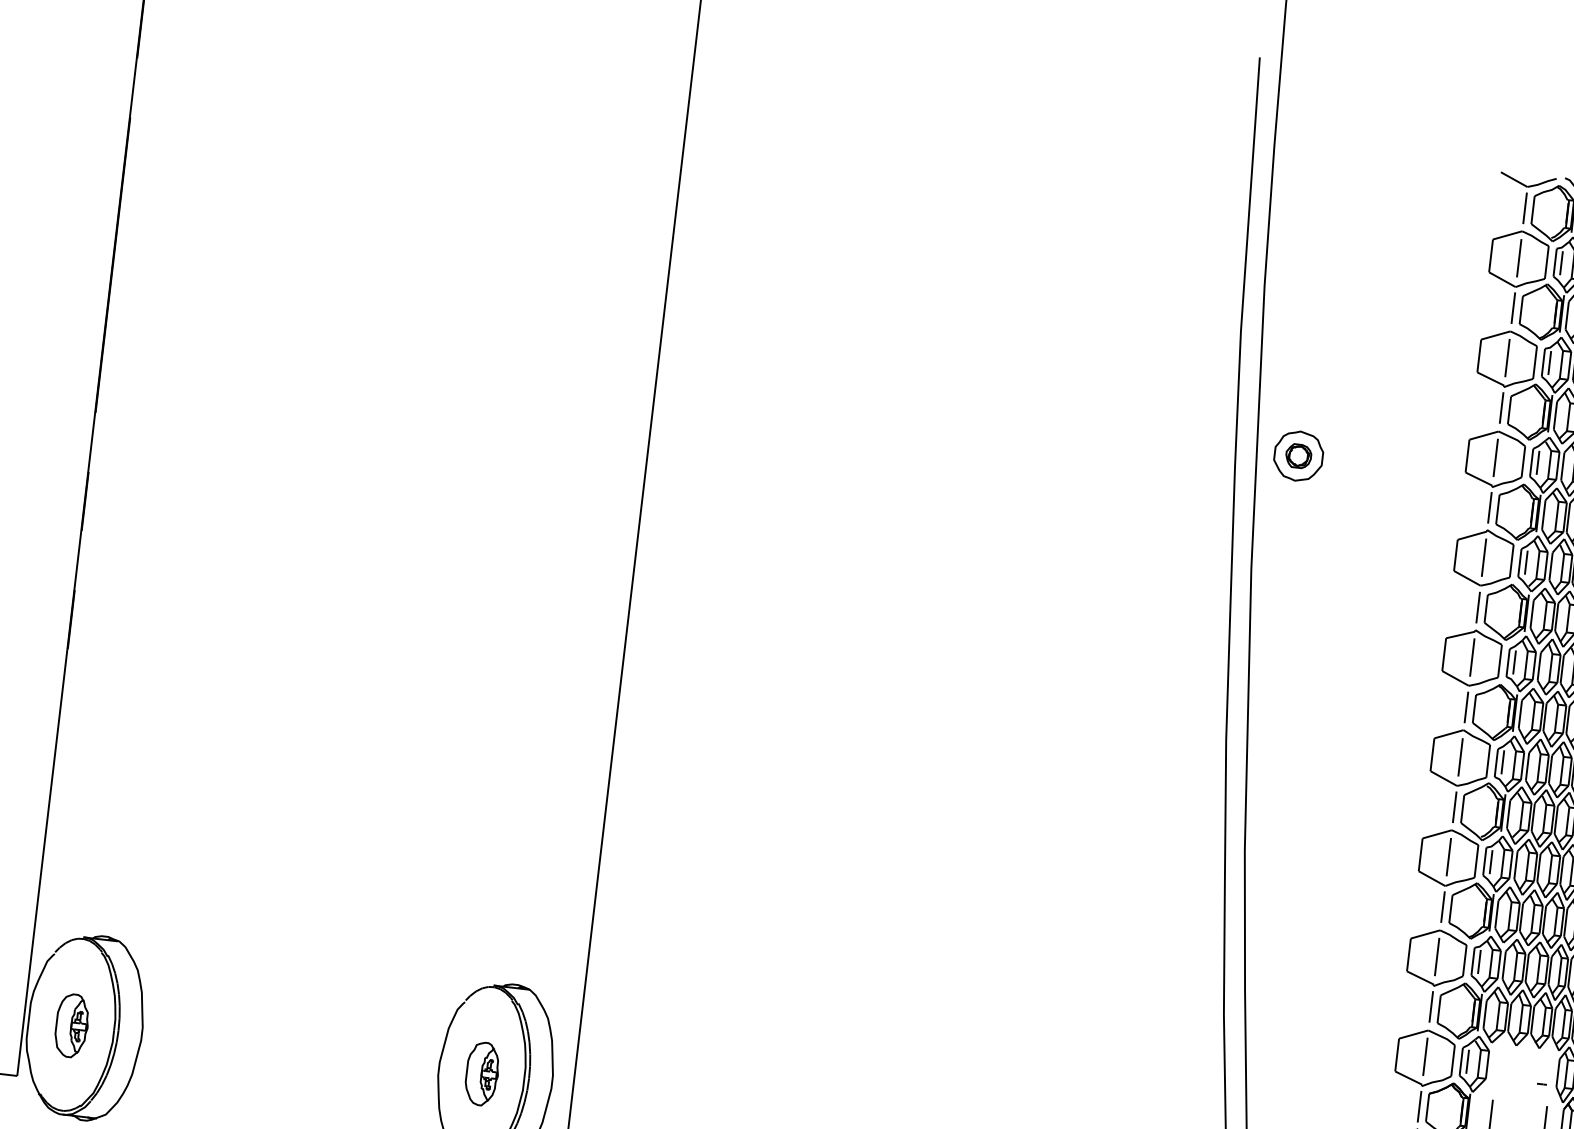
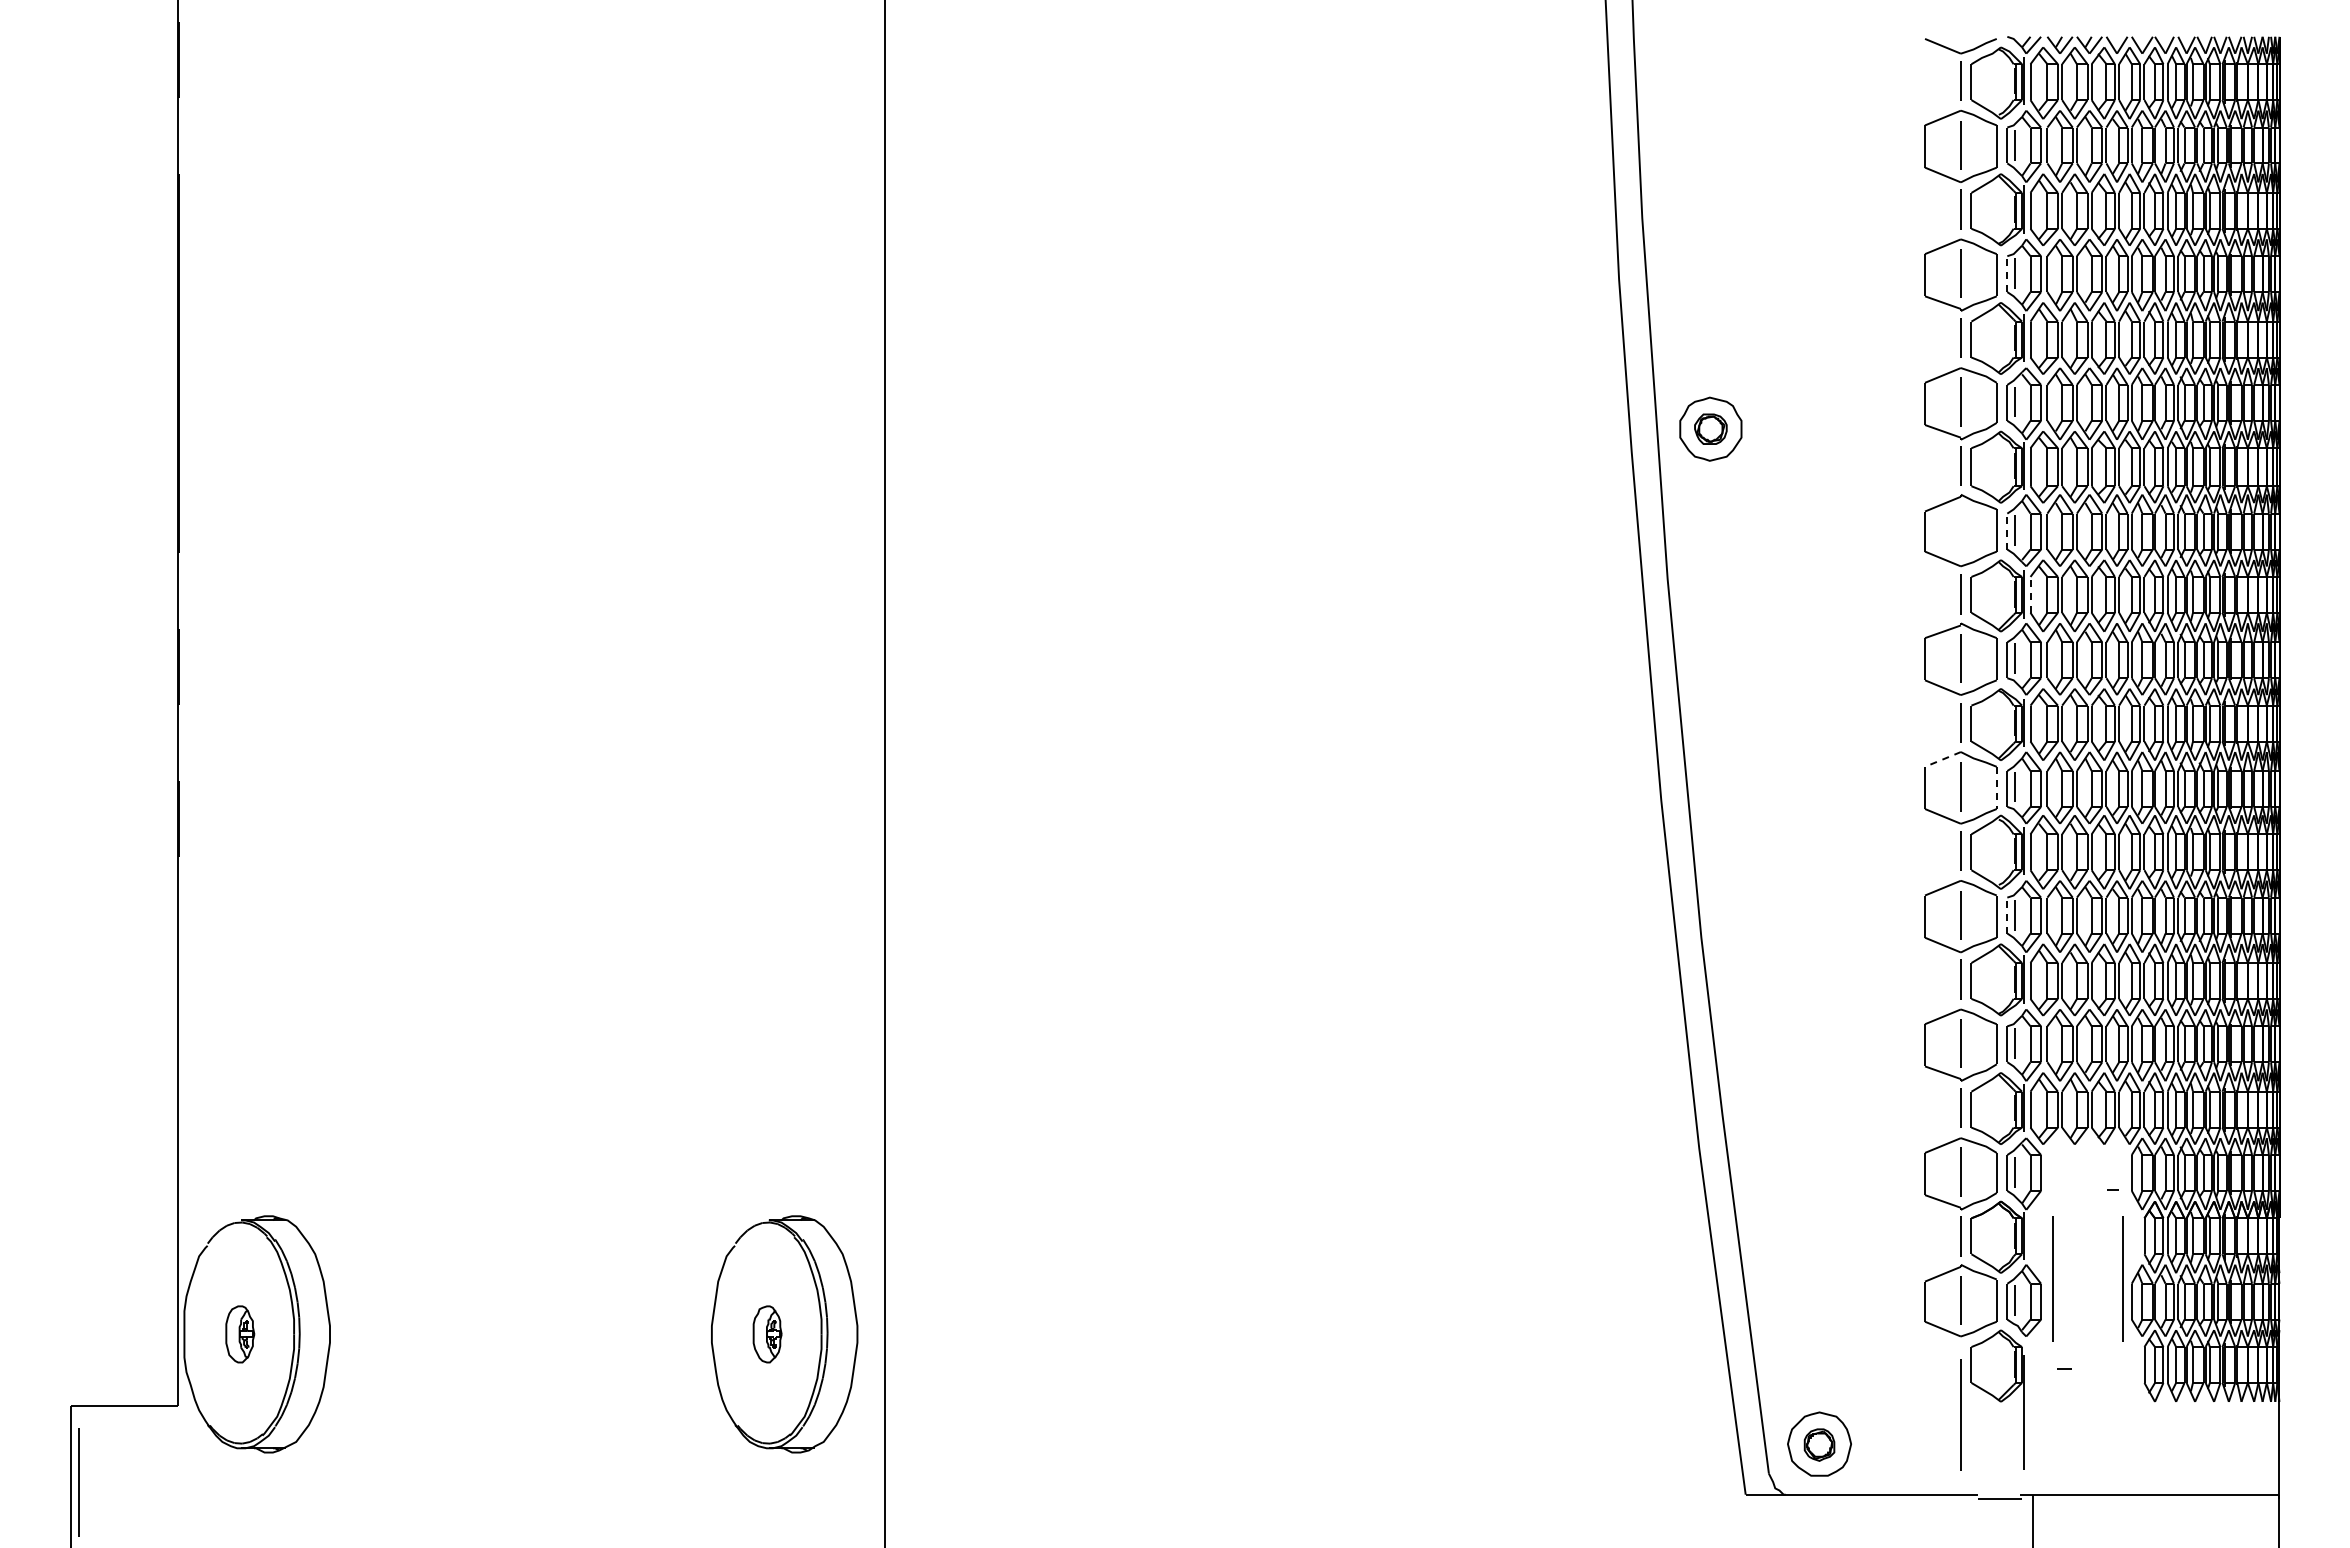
line: (1543, 362) -> (2007, 274), solid -> dashed
line: (1483, 557) -> (1960, 530), removed
line: (1520, 562) -> (2007, 531), solid -> dashed
line: (1532, 613) -> (2030, 594), solid -> dashed
line: (1448, 734) -> (1942, 759), solid -> dashed
line: (1487, 761) -> (1996, 788), solid -> dashed
line: (1484, 861) -> (2007, 915), solid -> dashed
part: (72, 1025) -> (240, 1334), size x0.7
part: (482, 1074) -> (767, 1334), size x0.7

